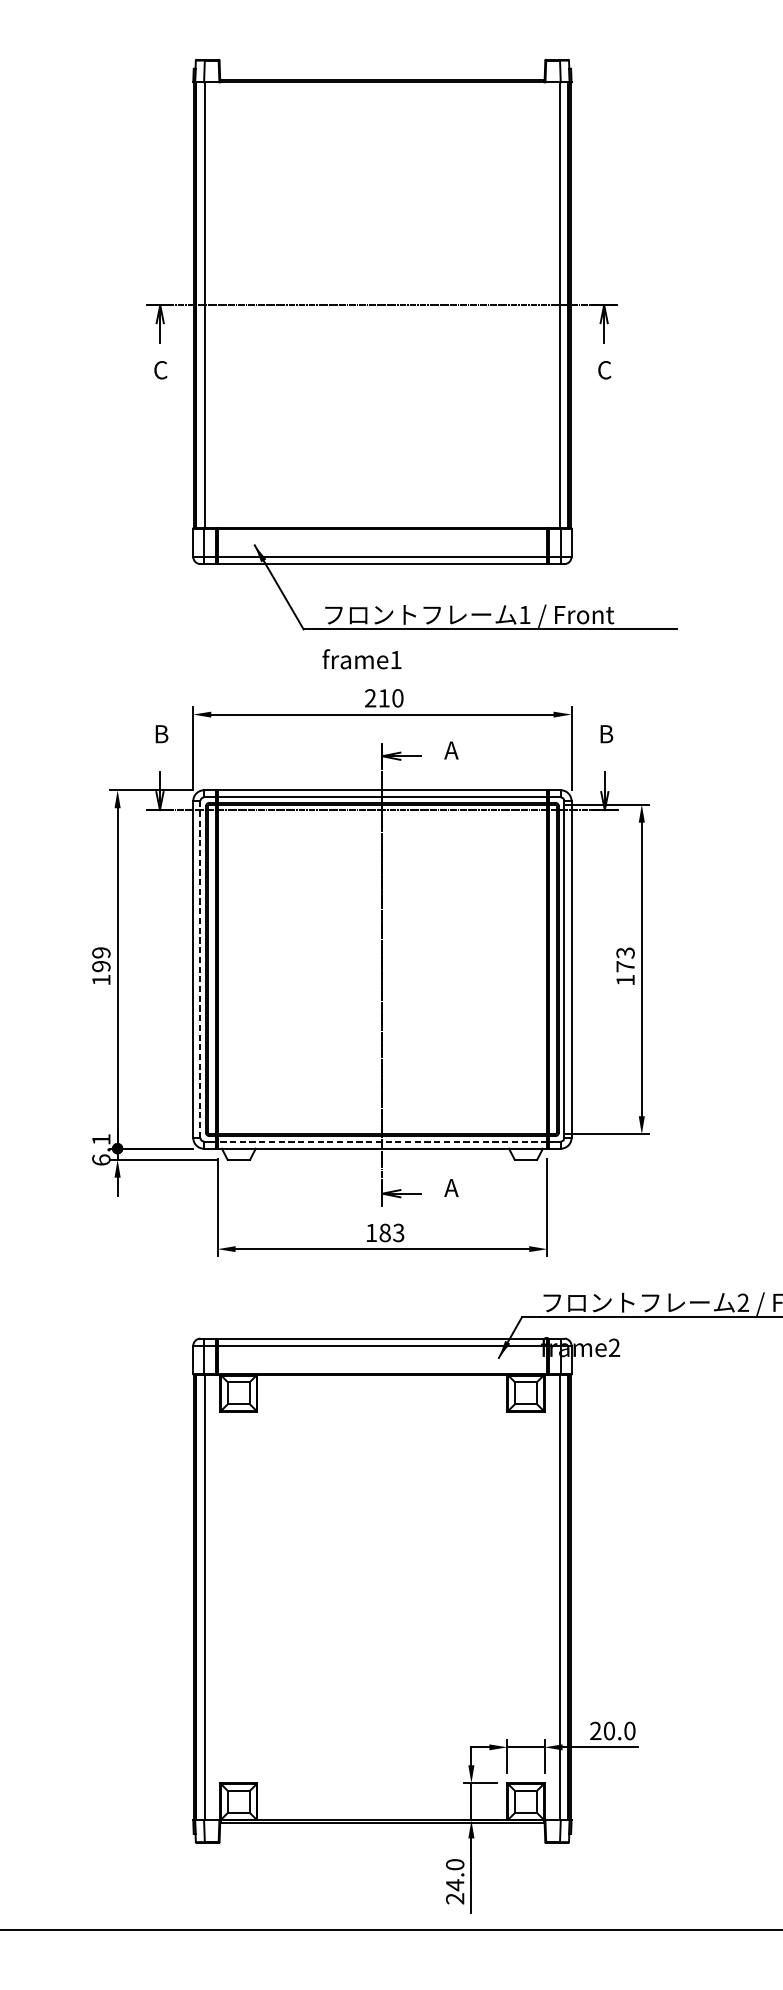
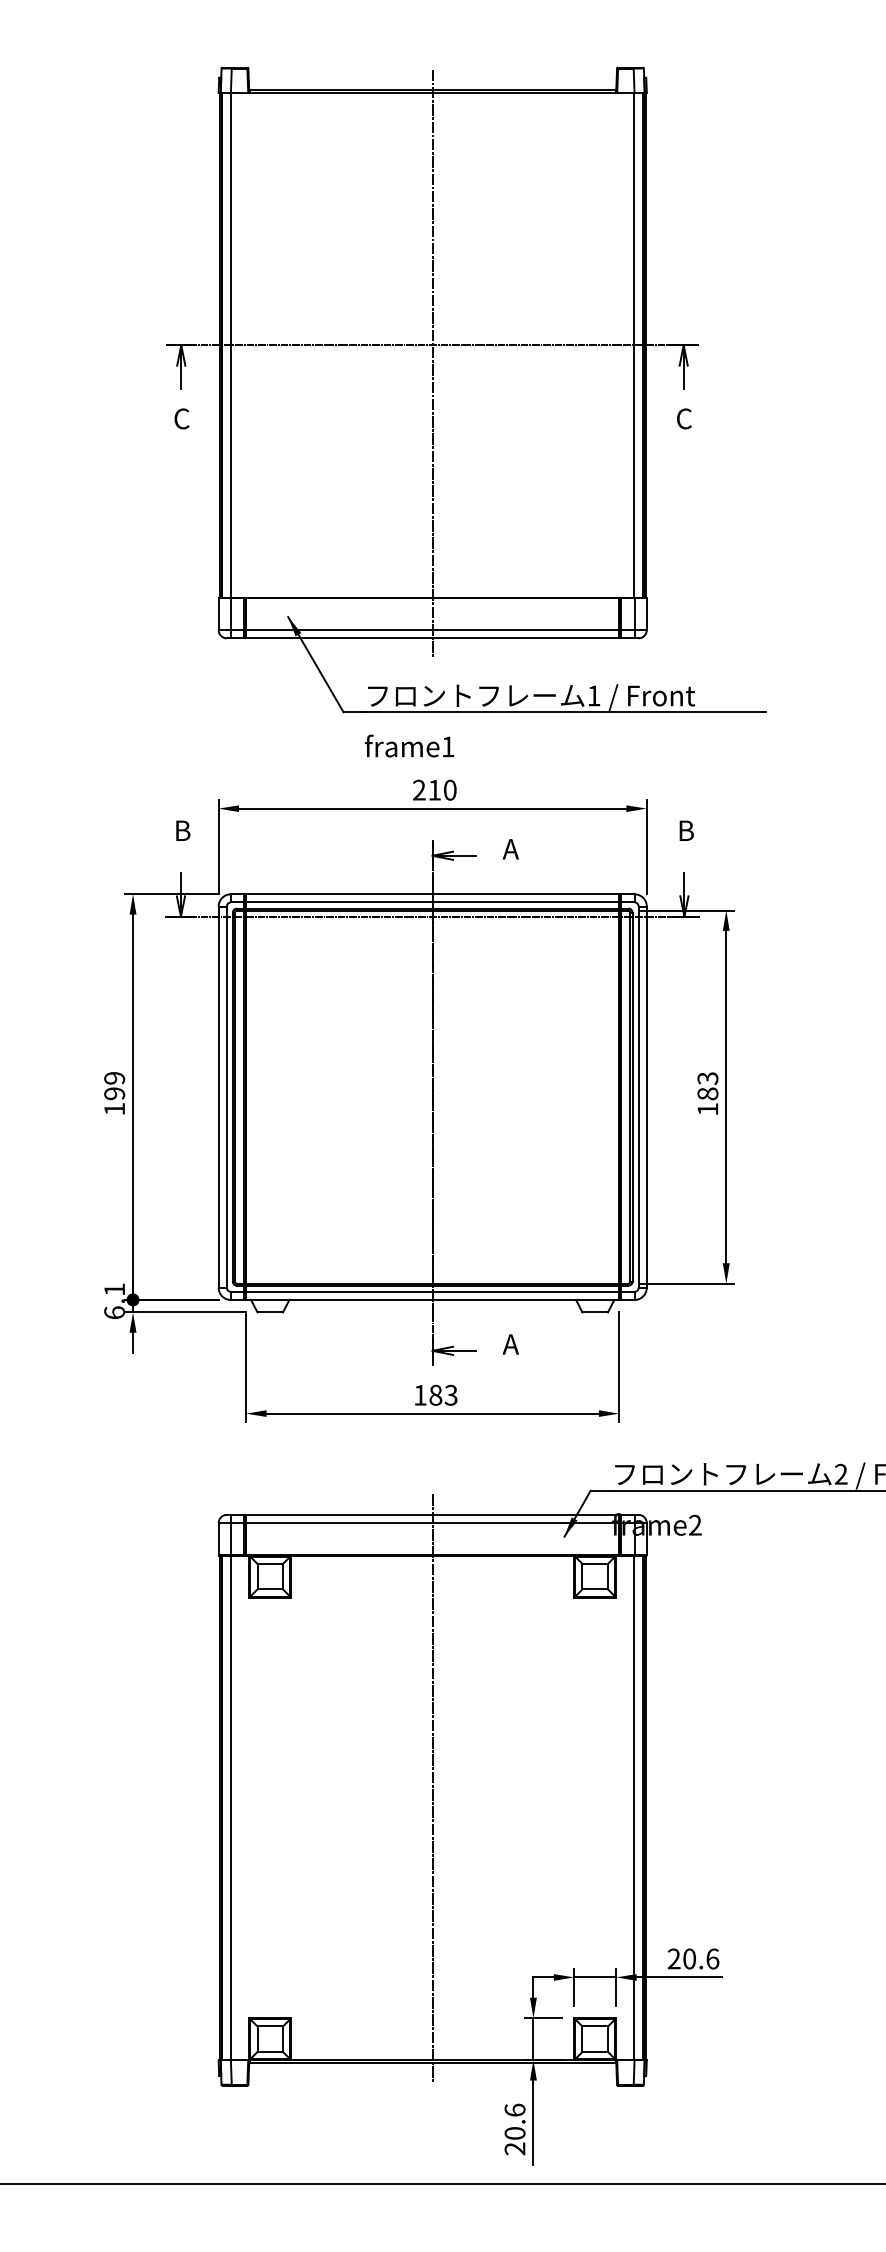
line: (382, 321) -> (432, 363), added
text: (625, 966) -> (707, 1093), 173 -> 183
line: (200, 969) -> (226, 1097), dashed -> solid
line: (382, 1141) -> (432, 1291), dashed -> solid
line: (382, 1580) -> (432, 1788), added
text: (629, 1730) -> (712, 1958), 20.0 -> 20.6
text: (454, 1874) -> (514, 2121), 24.0 -> 20.6

